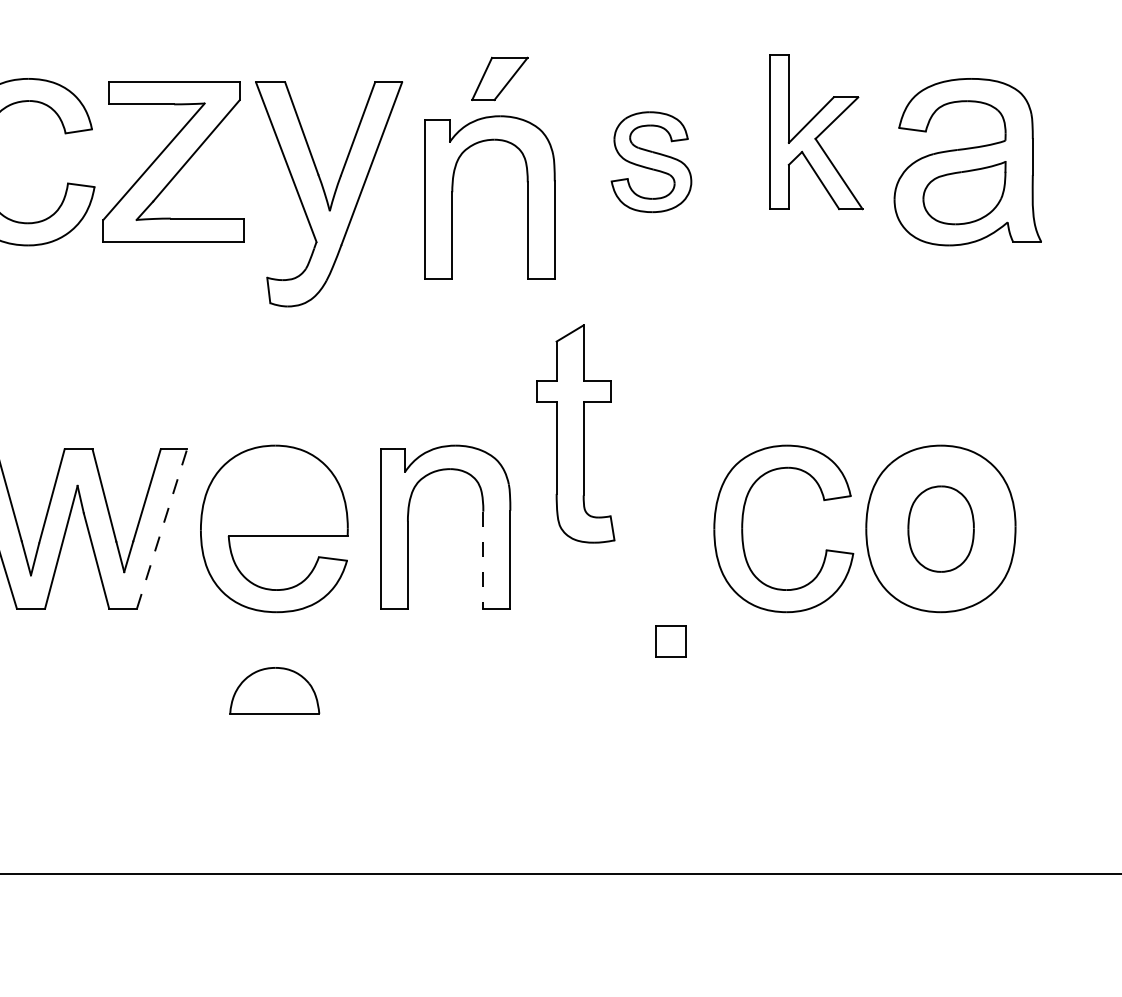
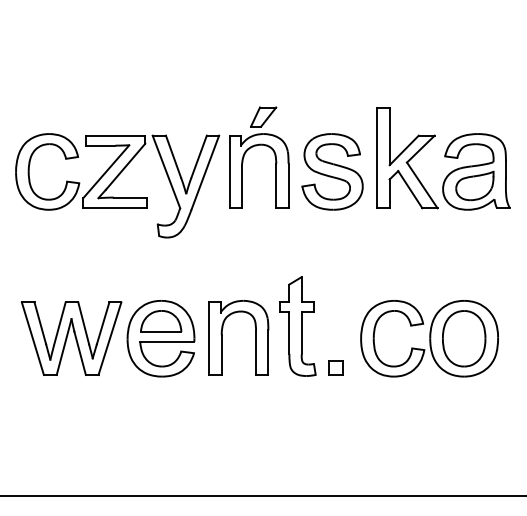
part: (816, 132) -> (407, 158), size x1.43
part: (484, 143) -> (256, 146), moved
part: (651, 161) -> (332, 171), size x1.67
part: (574, 433) -> (297, 326), moved
line: (163, 528) -> (110, 338), dashed -> solid
part: (941, 528) -> (464, 338), size x1.43
line: (484, 561) -> (256, 353), dashed -> solid
part: (669, 640) -> (335, 367), moved
part: (275, 691) -> (161, 321), moved

